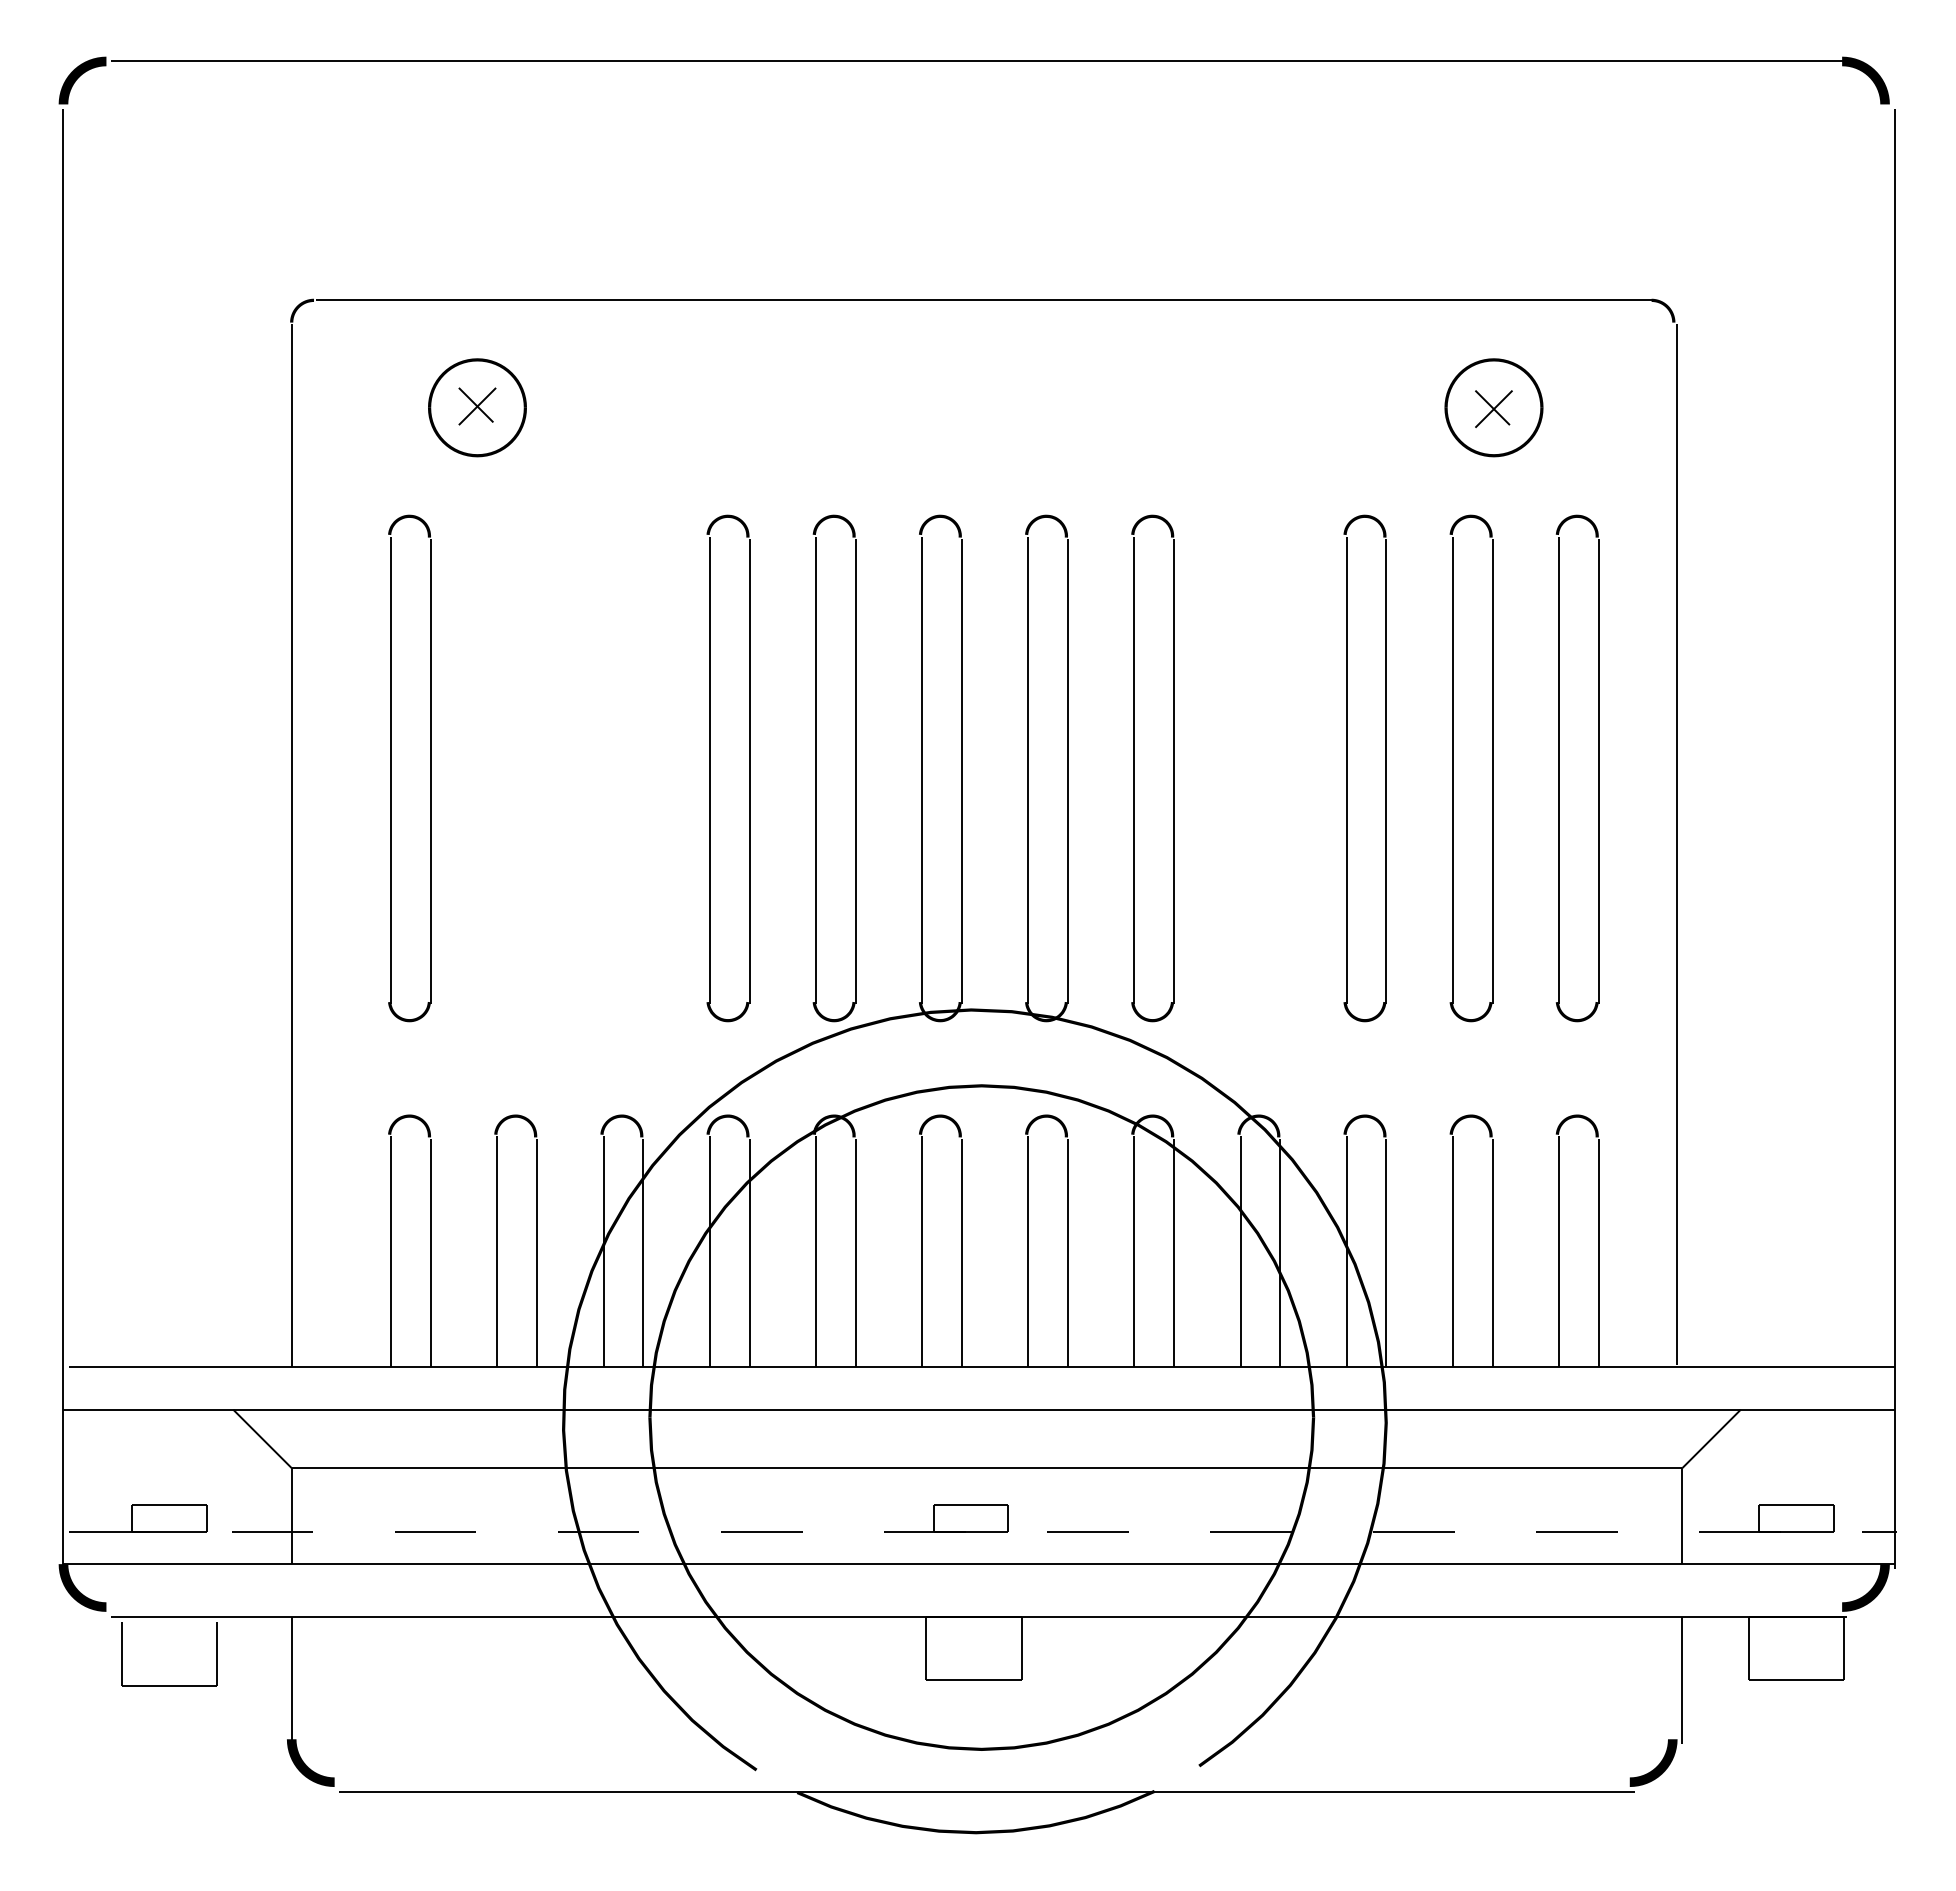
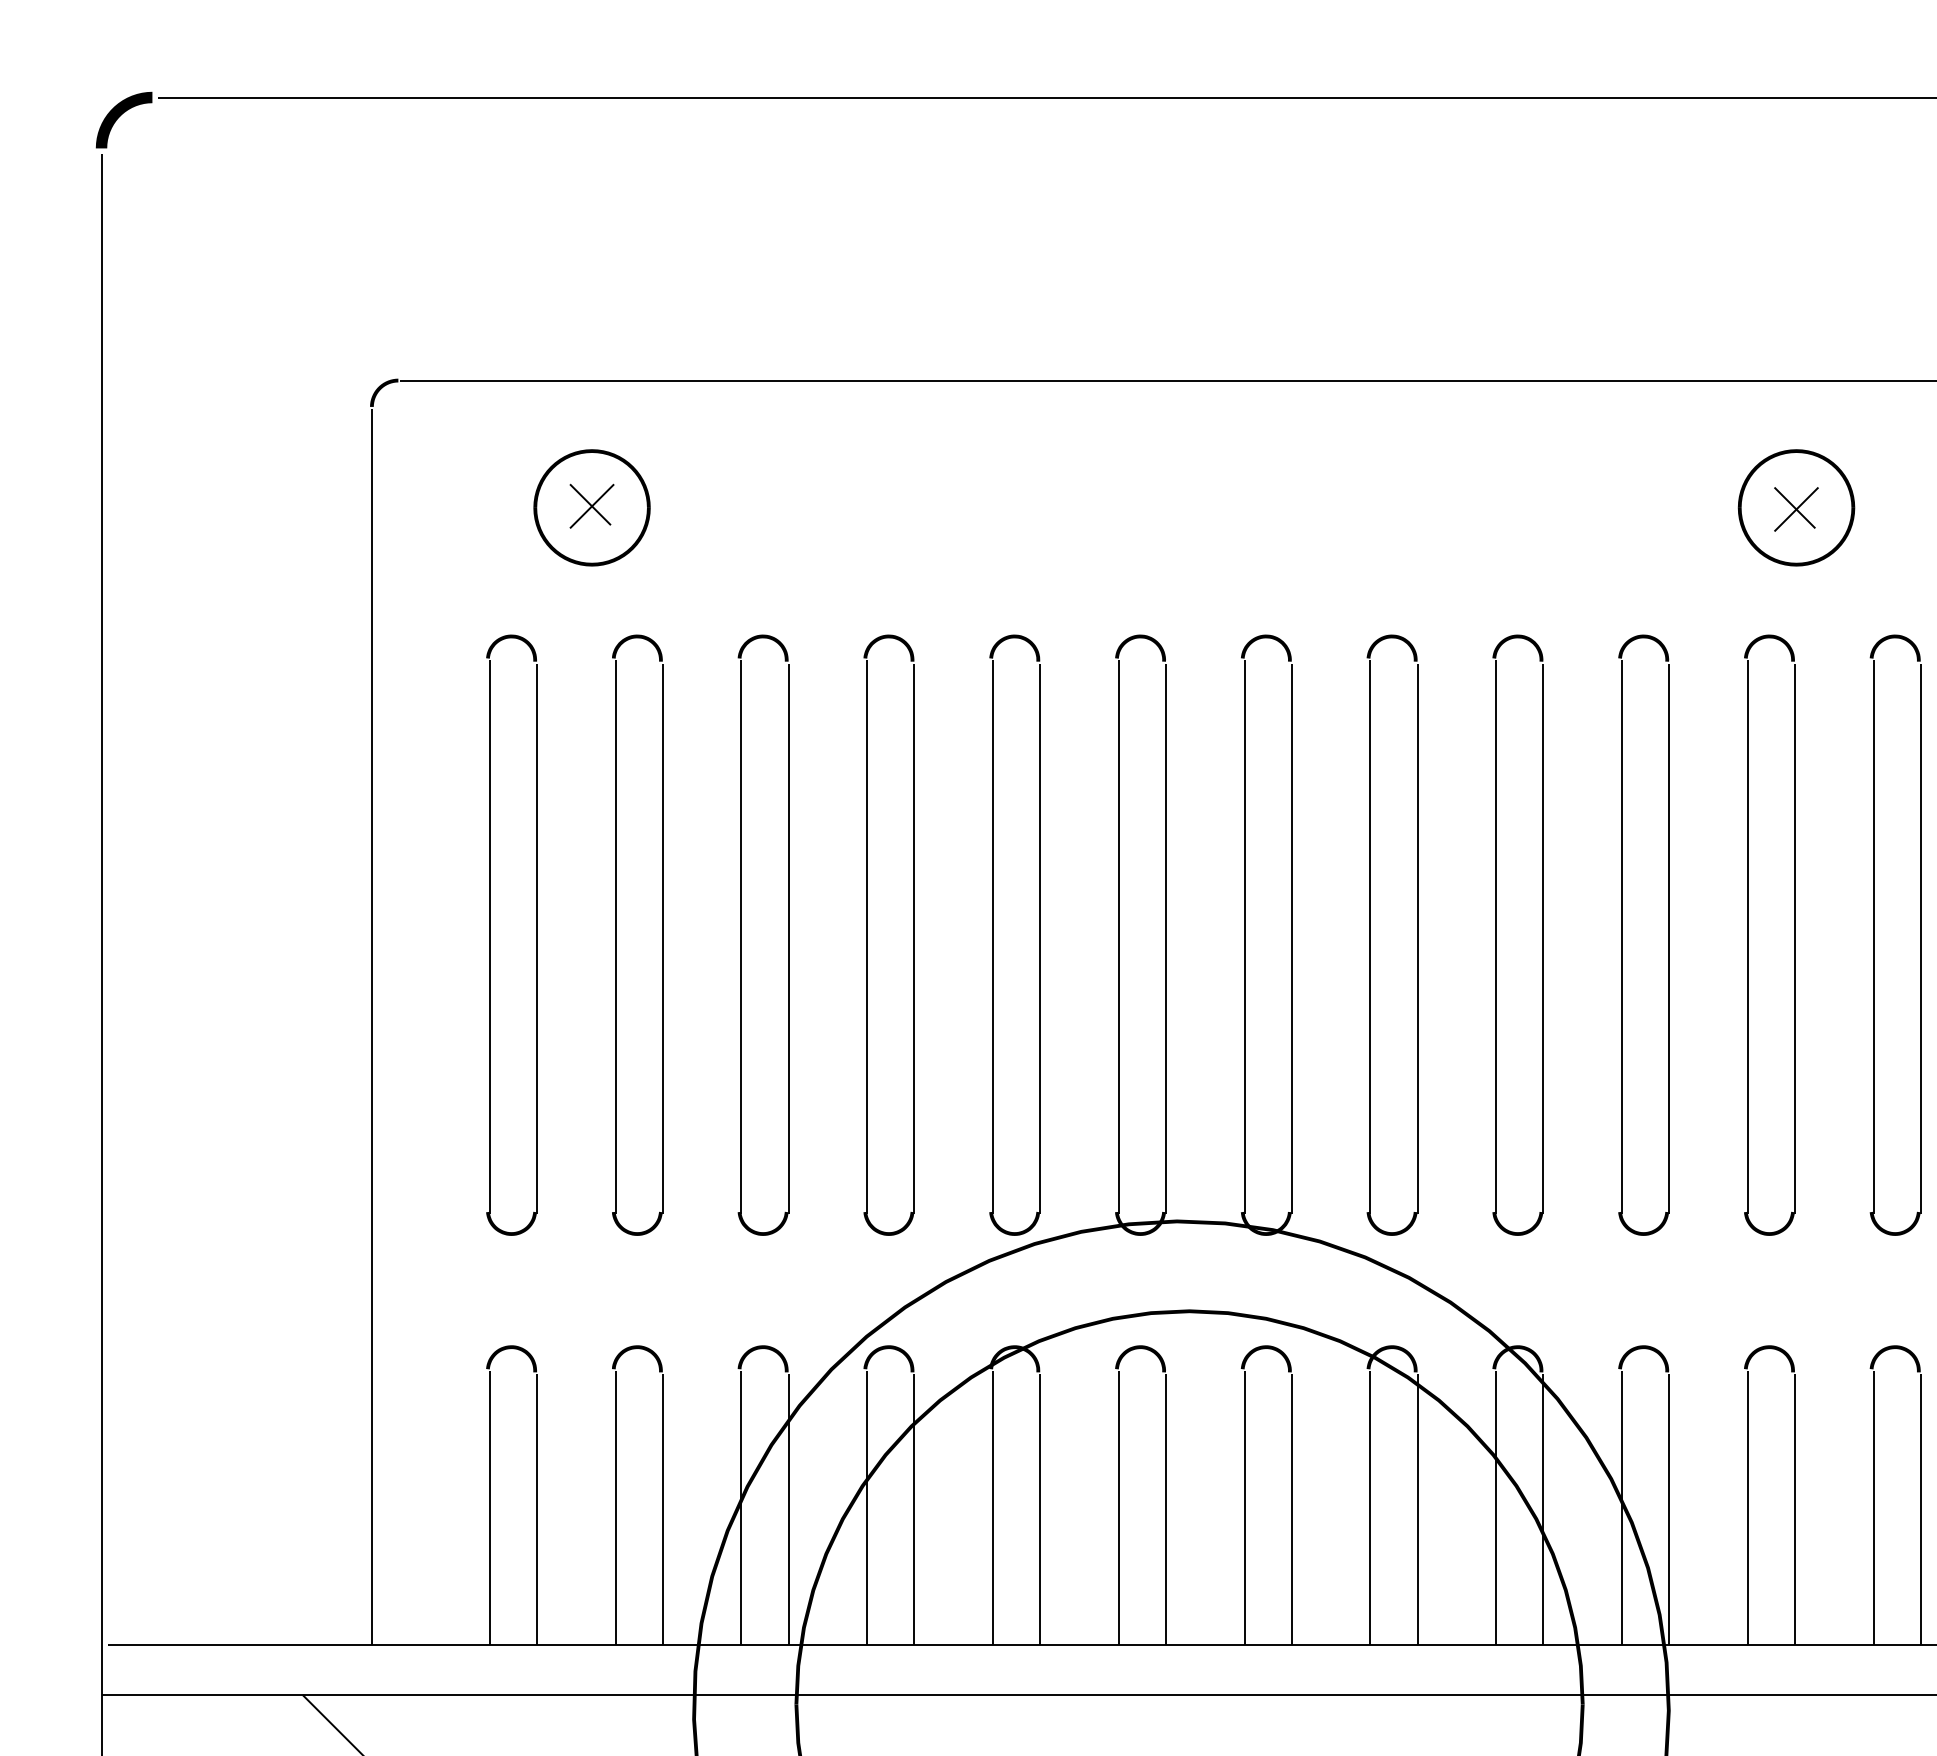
part: (497, 768) -> (615, 935), added
part: (604, 768) -> (742, 935), added
part: (1241, 768) -> (1497, 935), added

